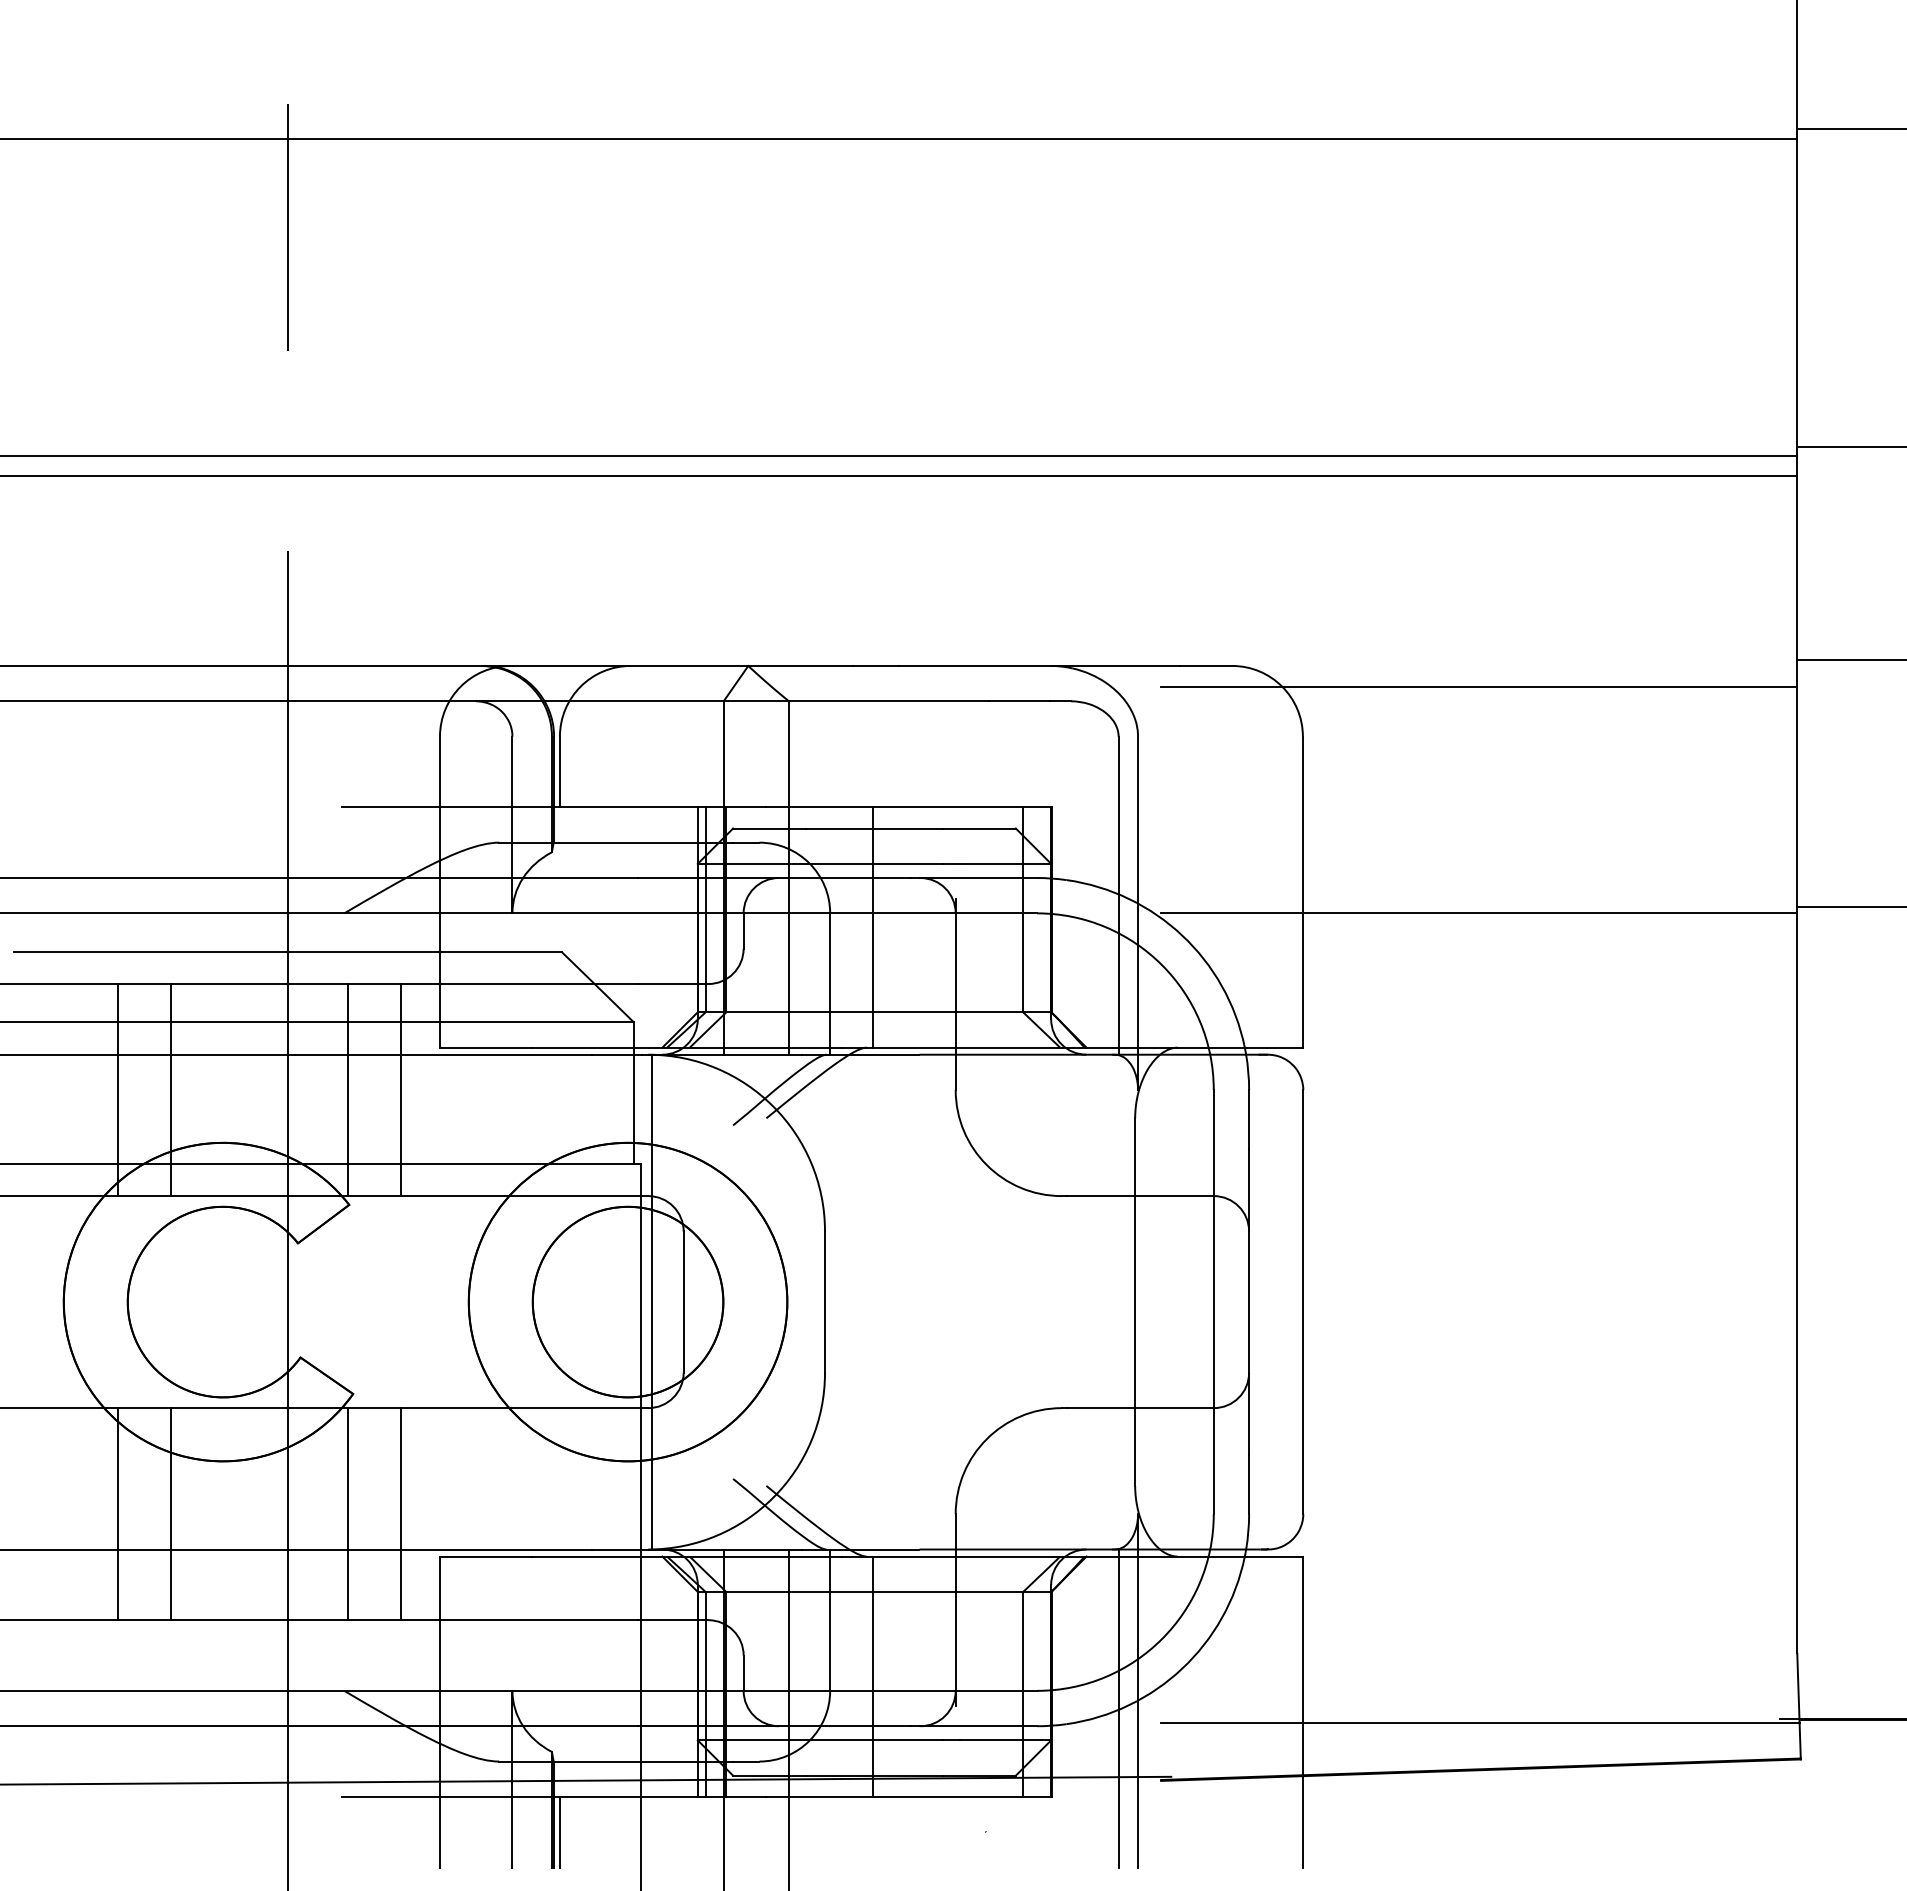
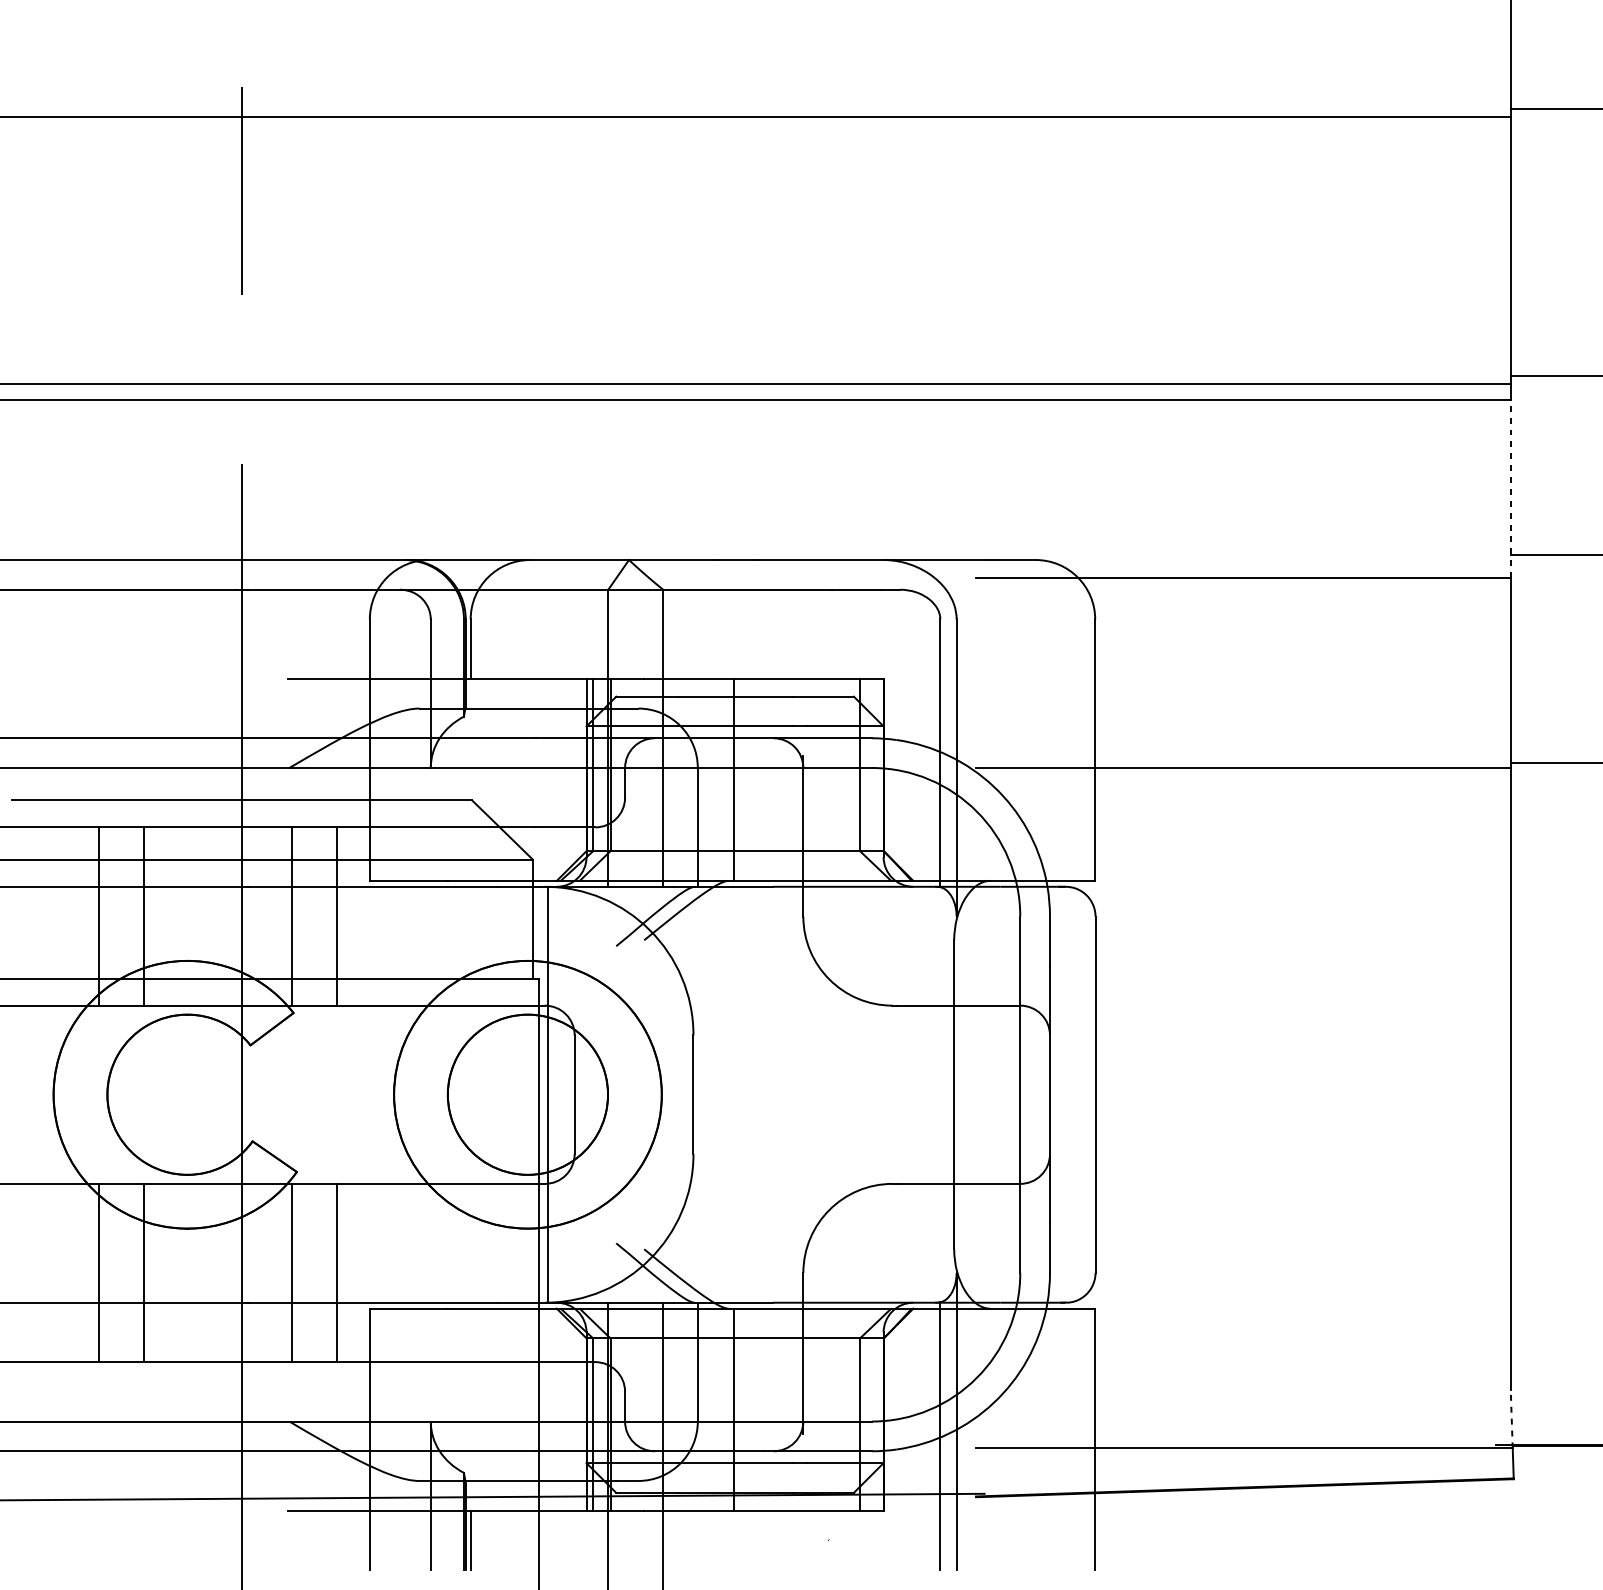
line: (1797, 581) -> (1510, 489), solid -> dashed
line: (1798, 1688) -> (1511, 1419), solid -> dashed

